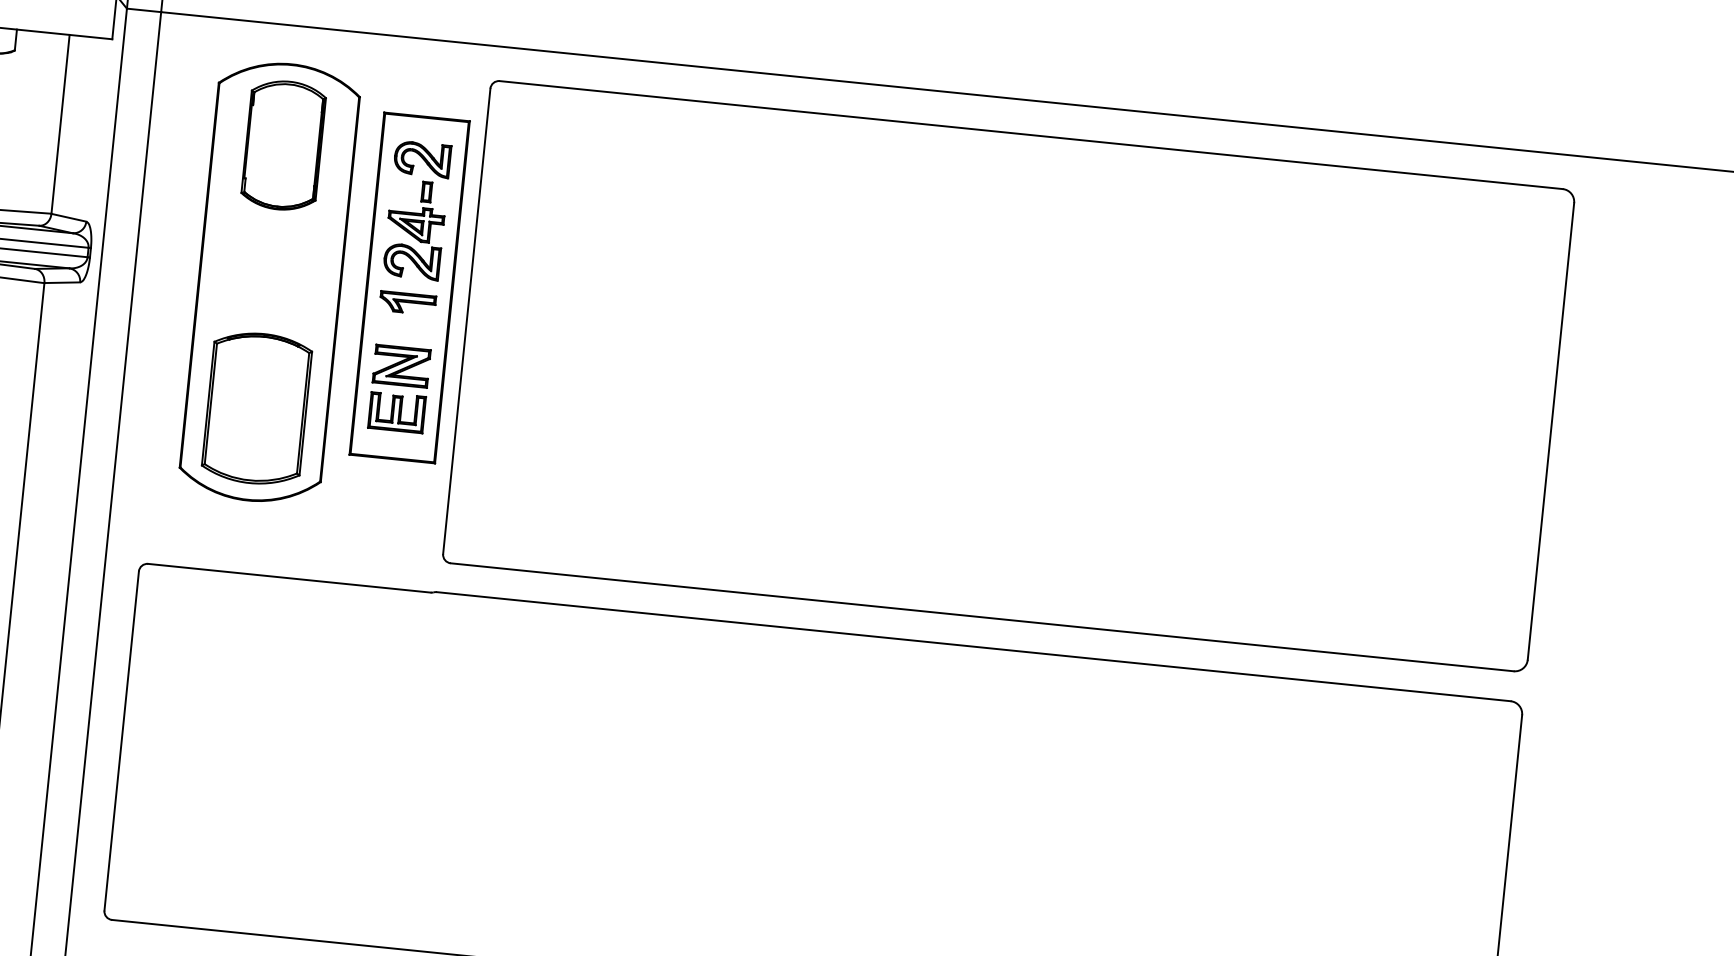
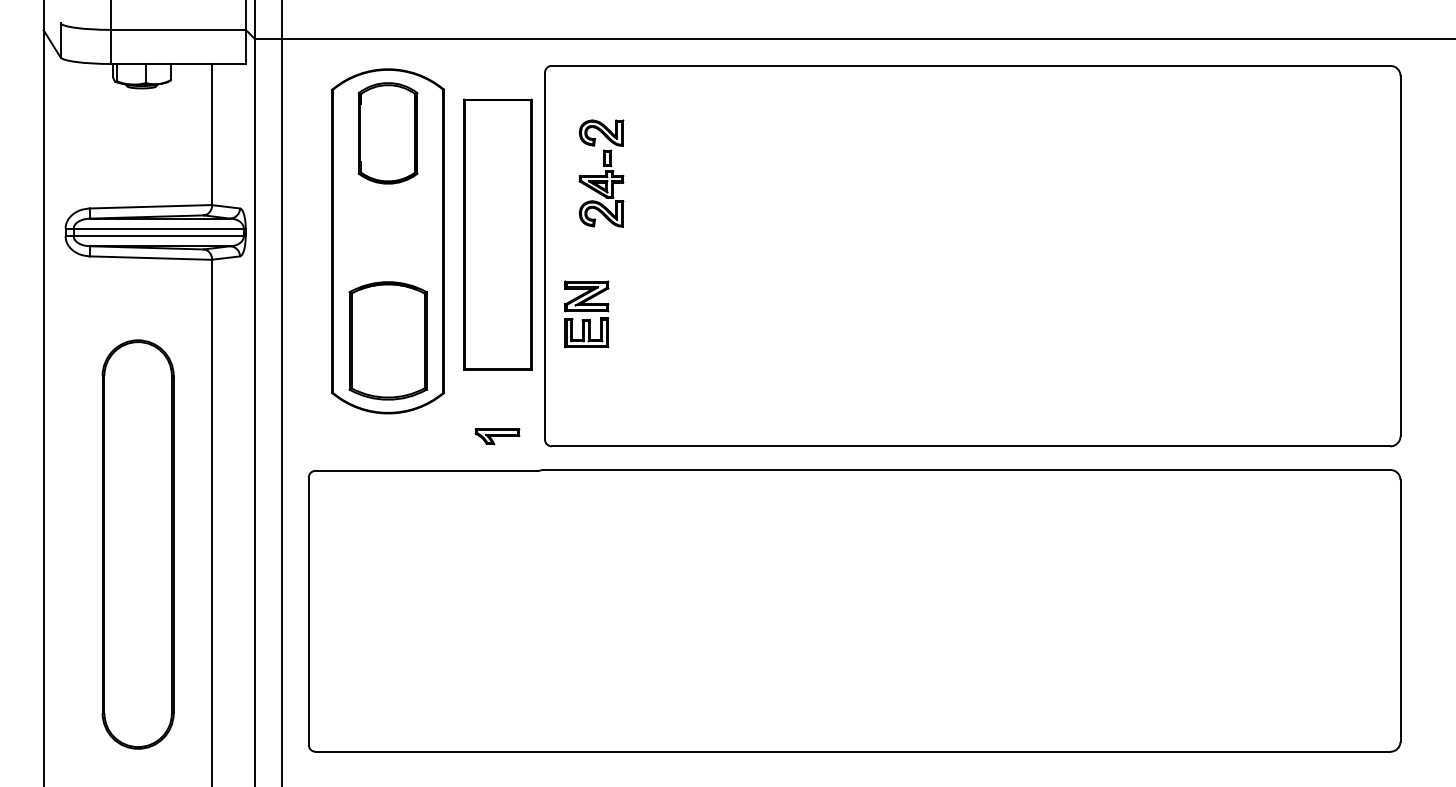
part: (417, 210) -> (601, 173), moved
part: (407, 302) -> (497, 436), moved
part: (399, 389) -> (586, 314), moved

